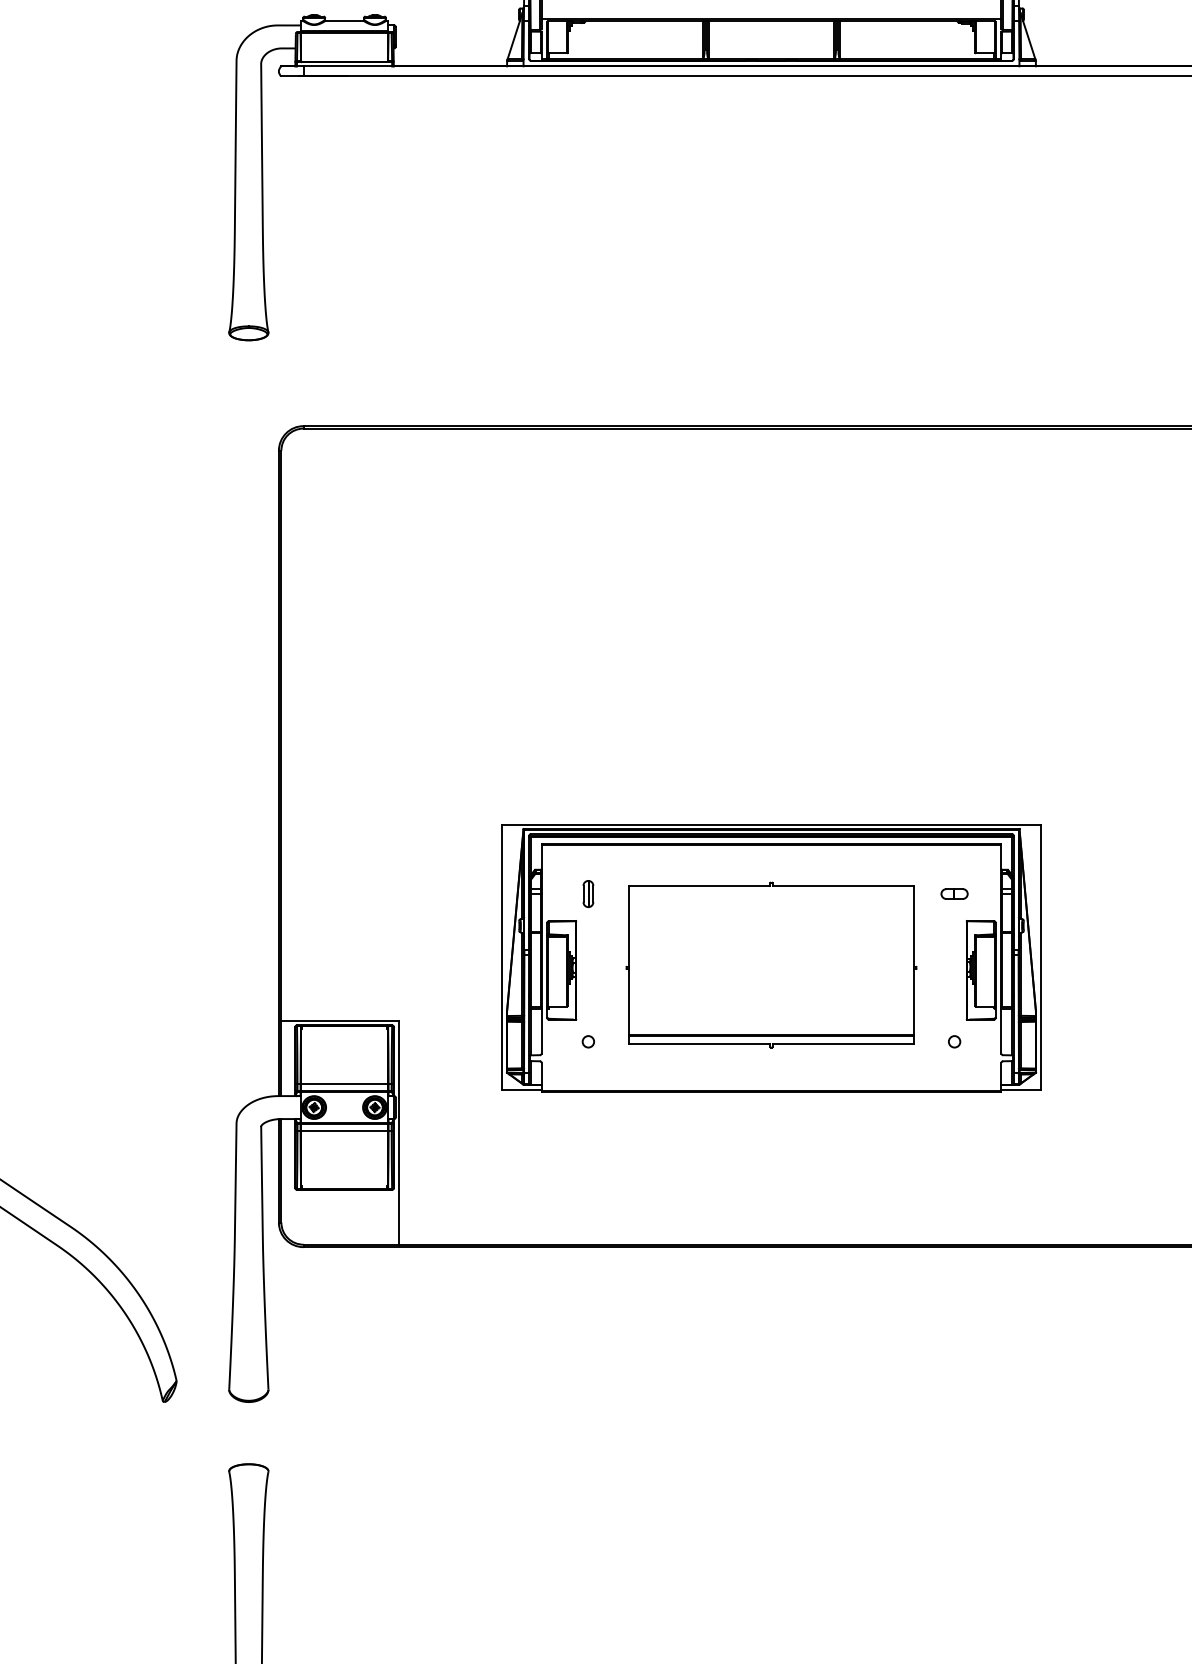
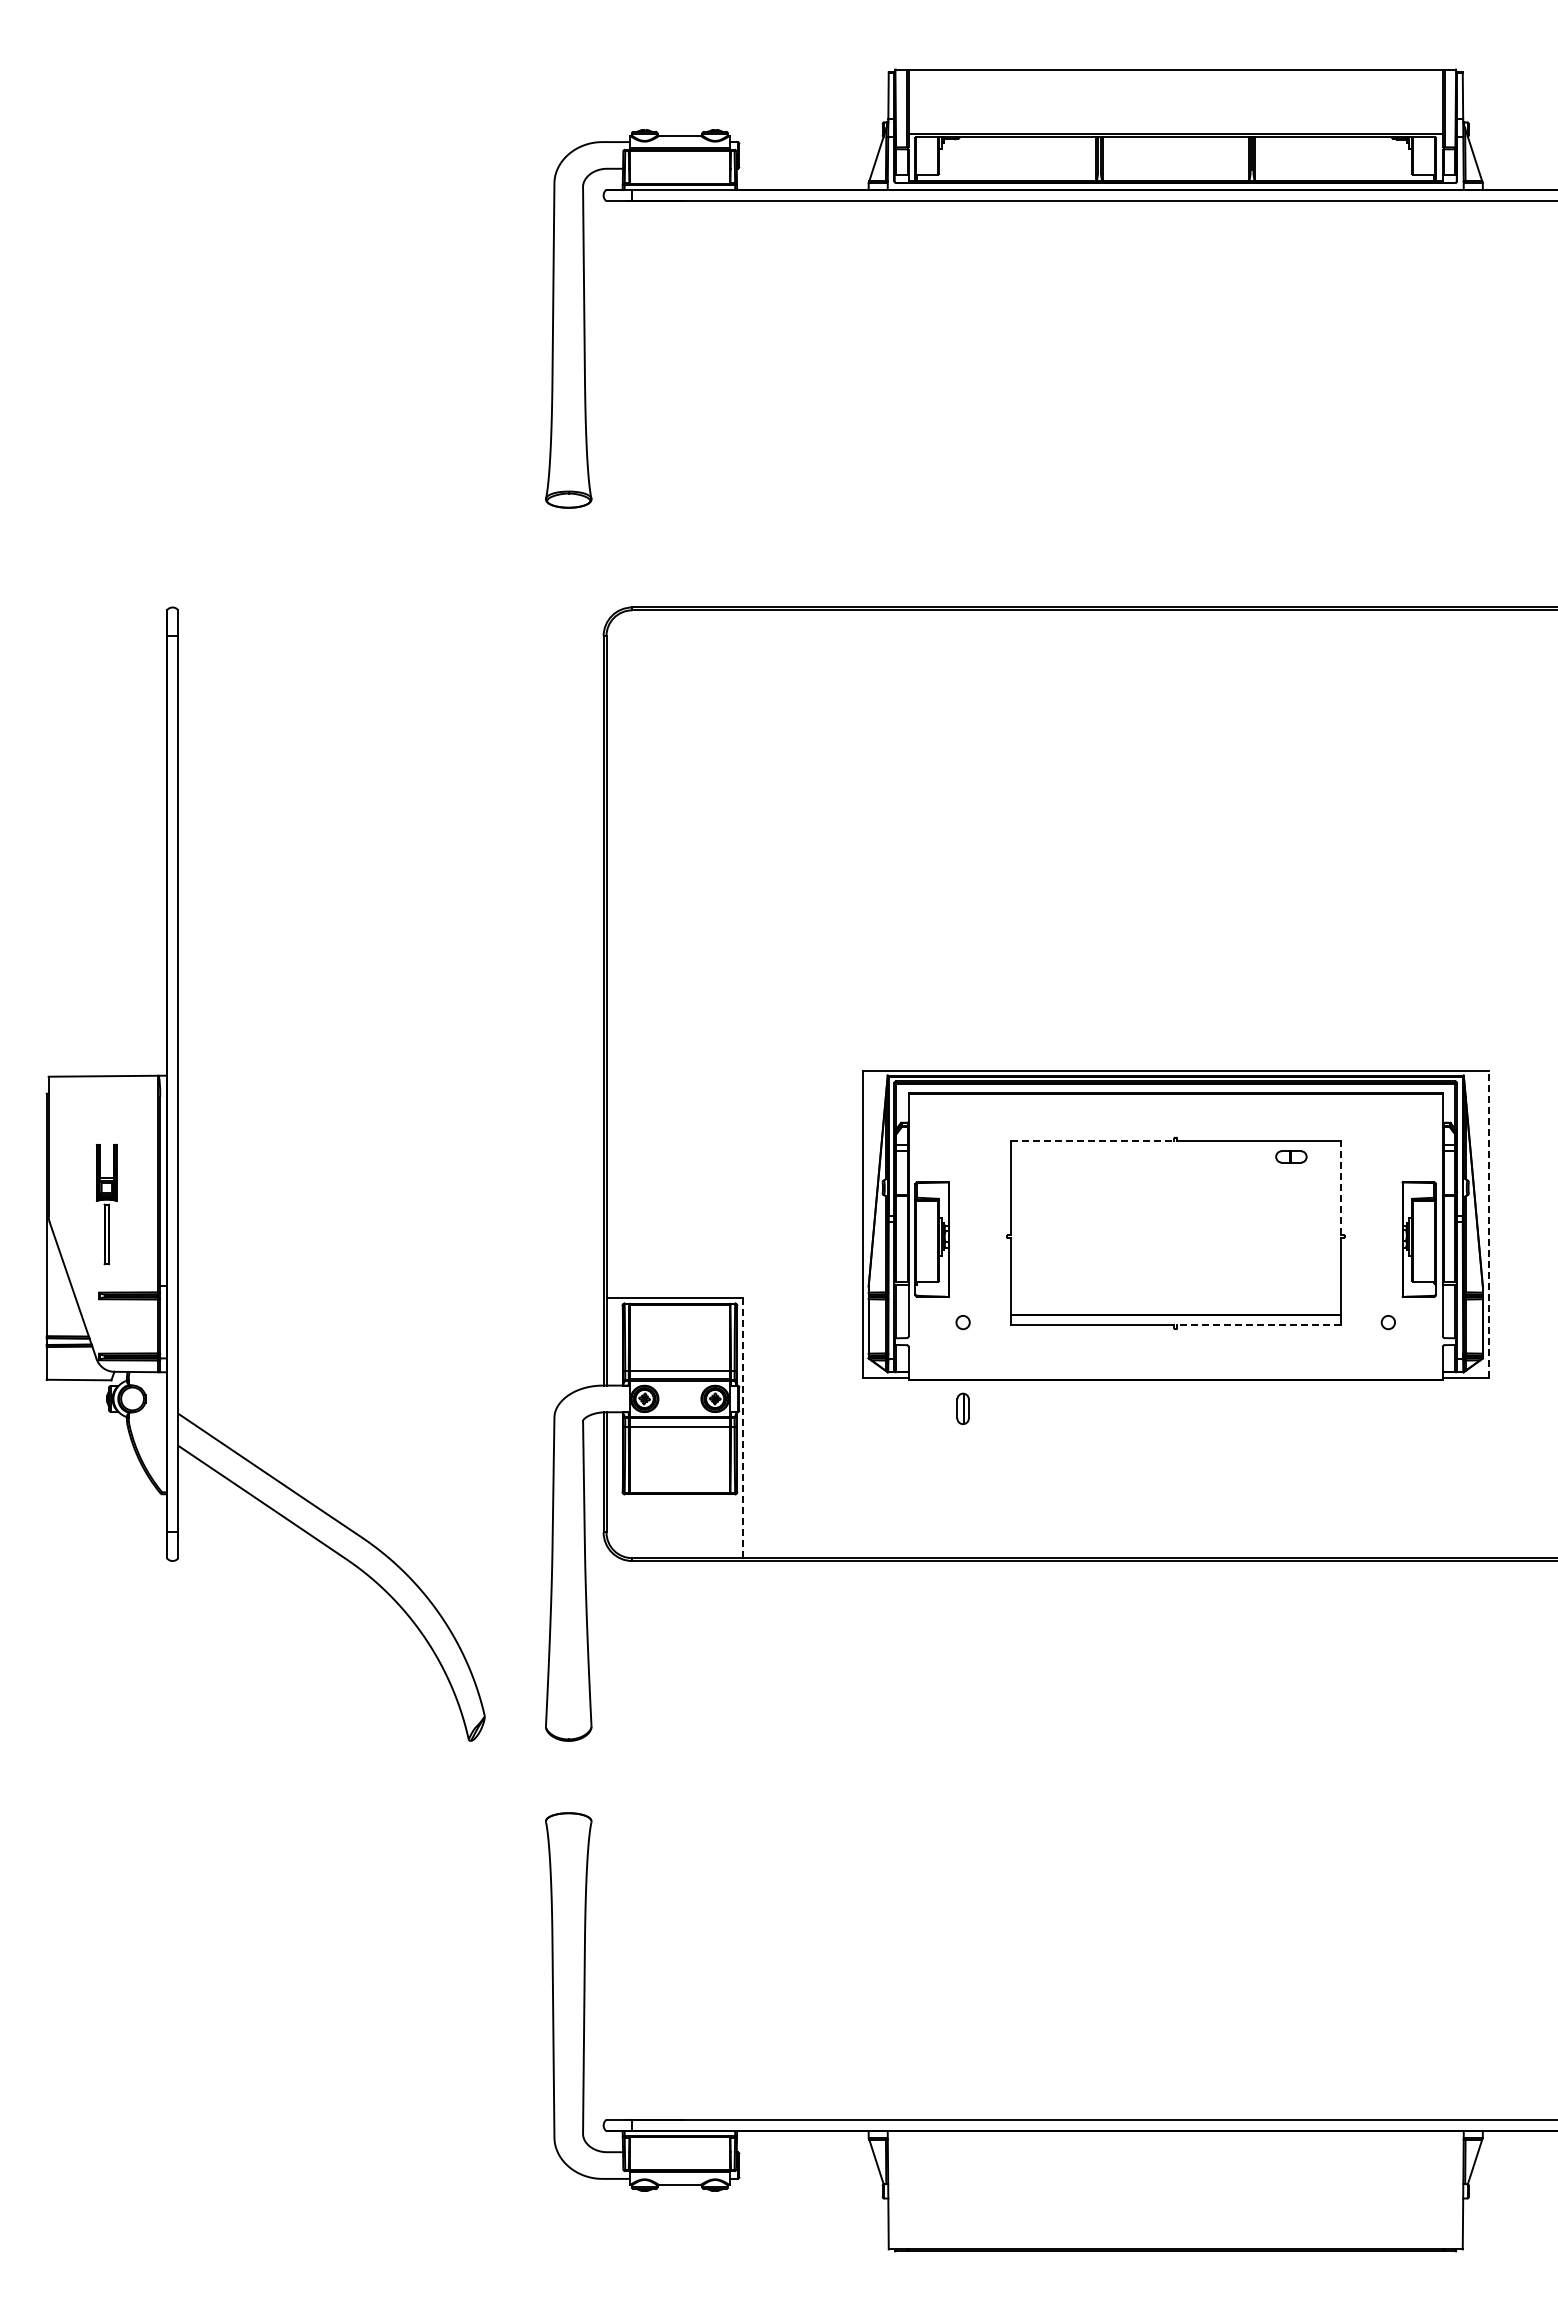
line: (699, 885) -> (1092, 1141), solid -> dashed
part: (587, 893) -> (962, 1408), moved
part: (954, 893) -> (1291, 1156), moved
line: (913, 926) -> (1340, 1188), solid -> dashed
line: (1040, 957) -> (1488, 1224), solid -> dashed
line: (842, 1044) -> (1258, 1325), solid -> dashed
line: (398, 1133) -> (742, 1428), solid -> dashed

